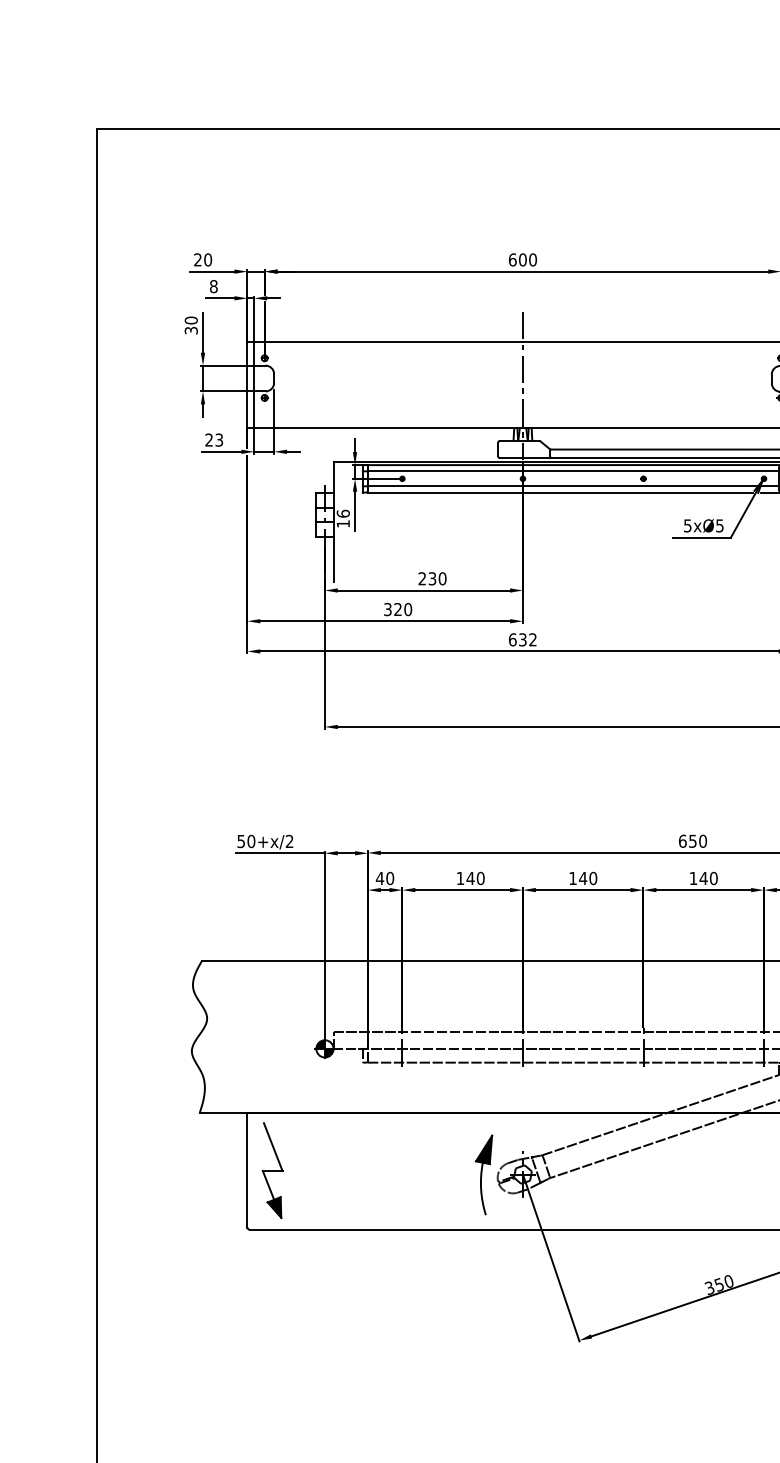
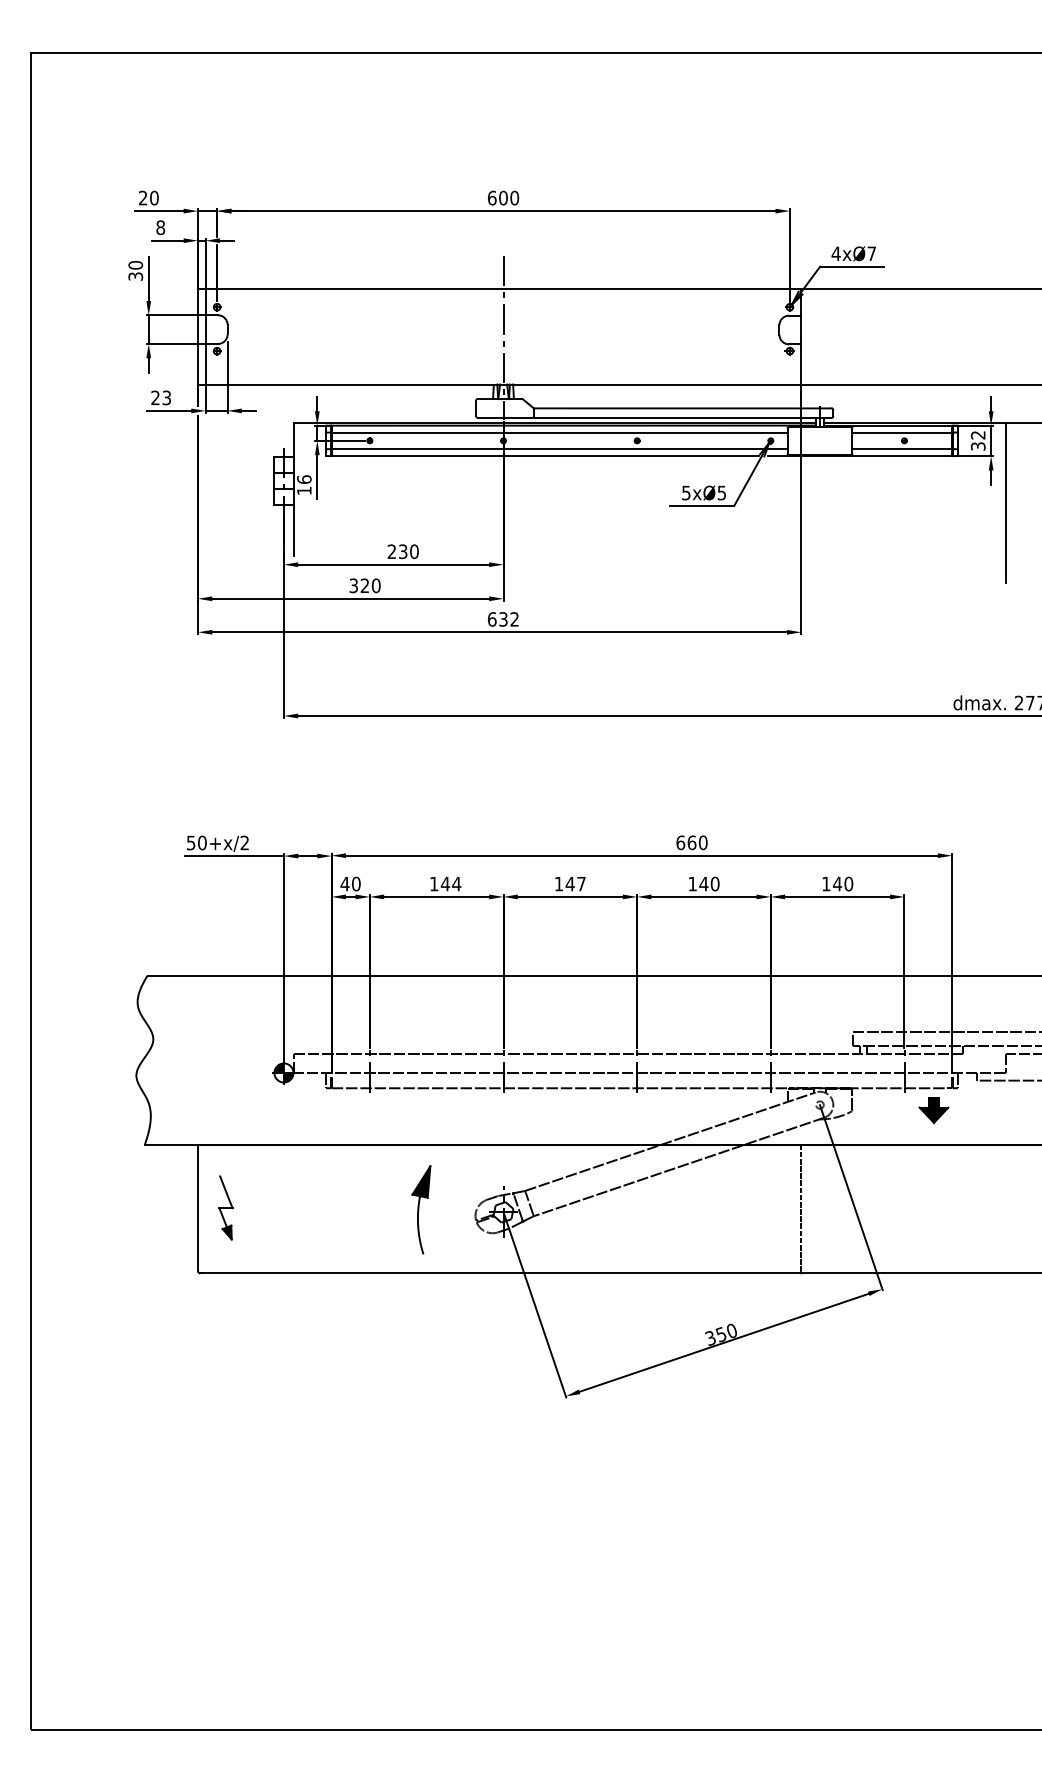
text: (692, 841) -> (691, 842), 650 -> 660
text: (480, 877) -> (456, 883), 140 -> 144
text: (593, 877) -> (581, 883), 140 -> 147
part: (272, 1170) -> (225, 1207), size x0.6
part: (484, 1174) -> (421, 1209), moved

